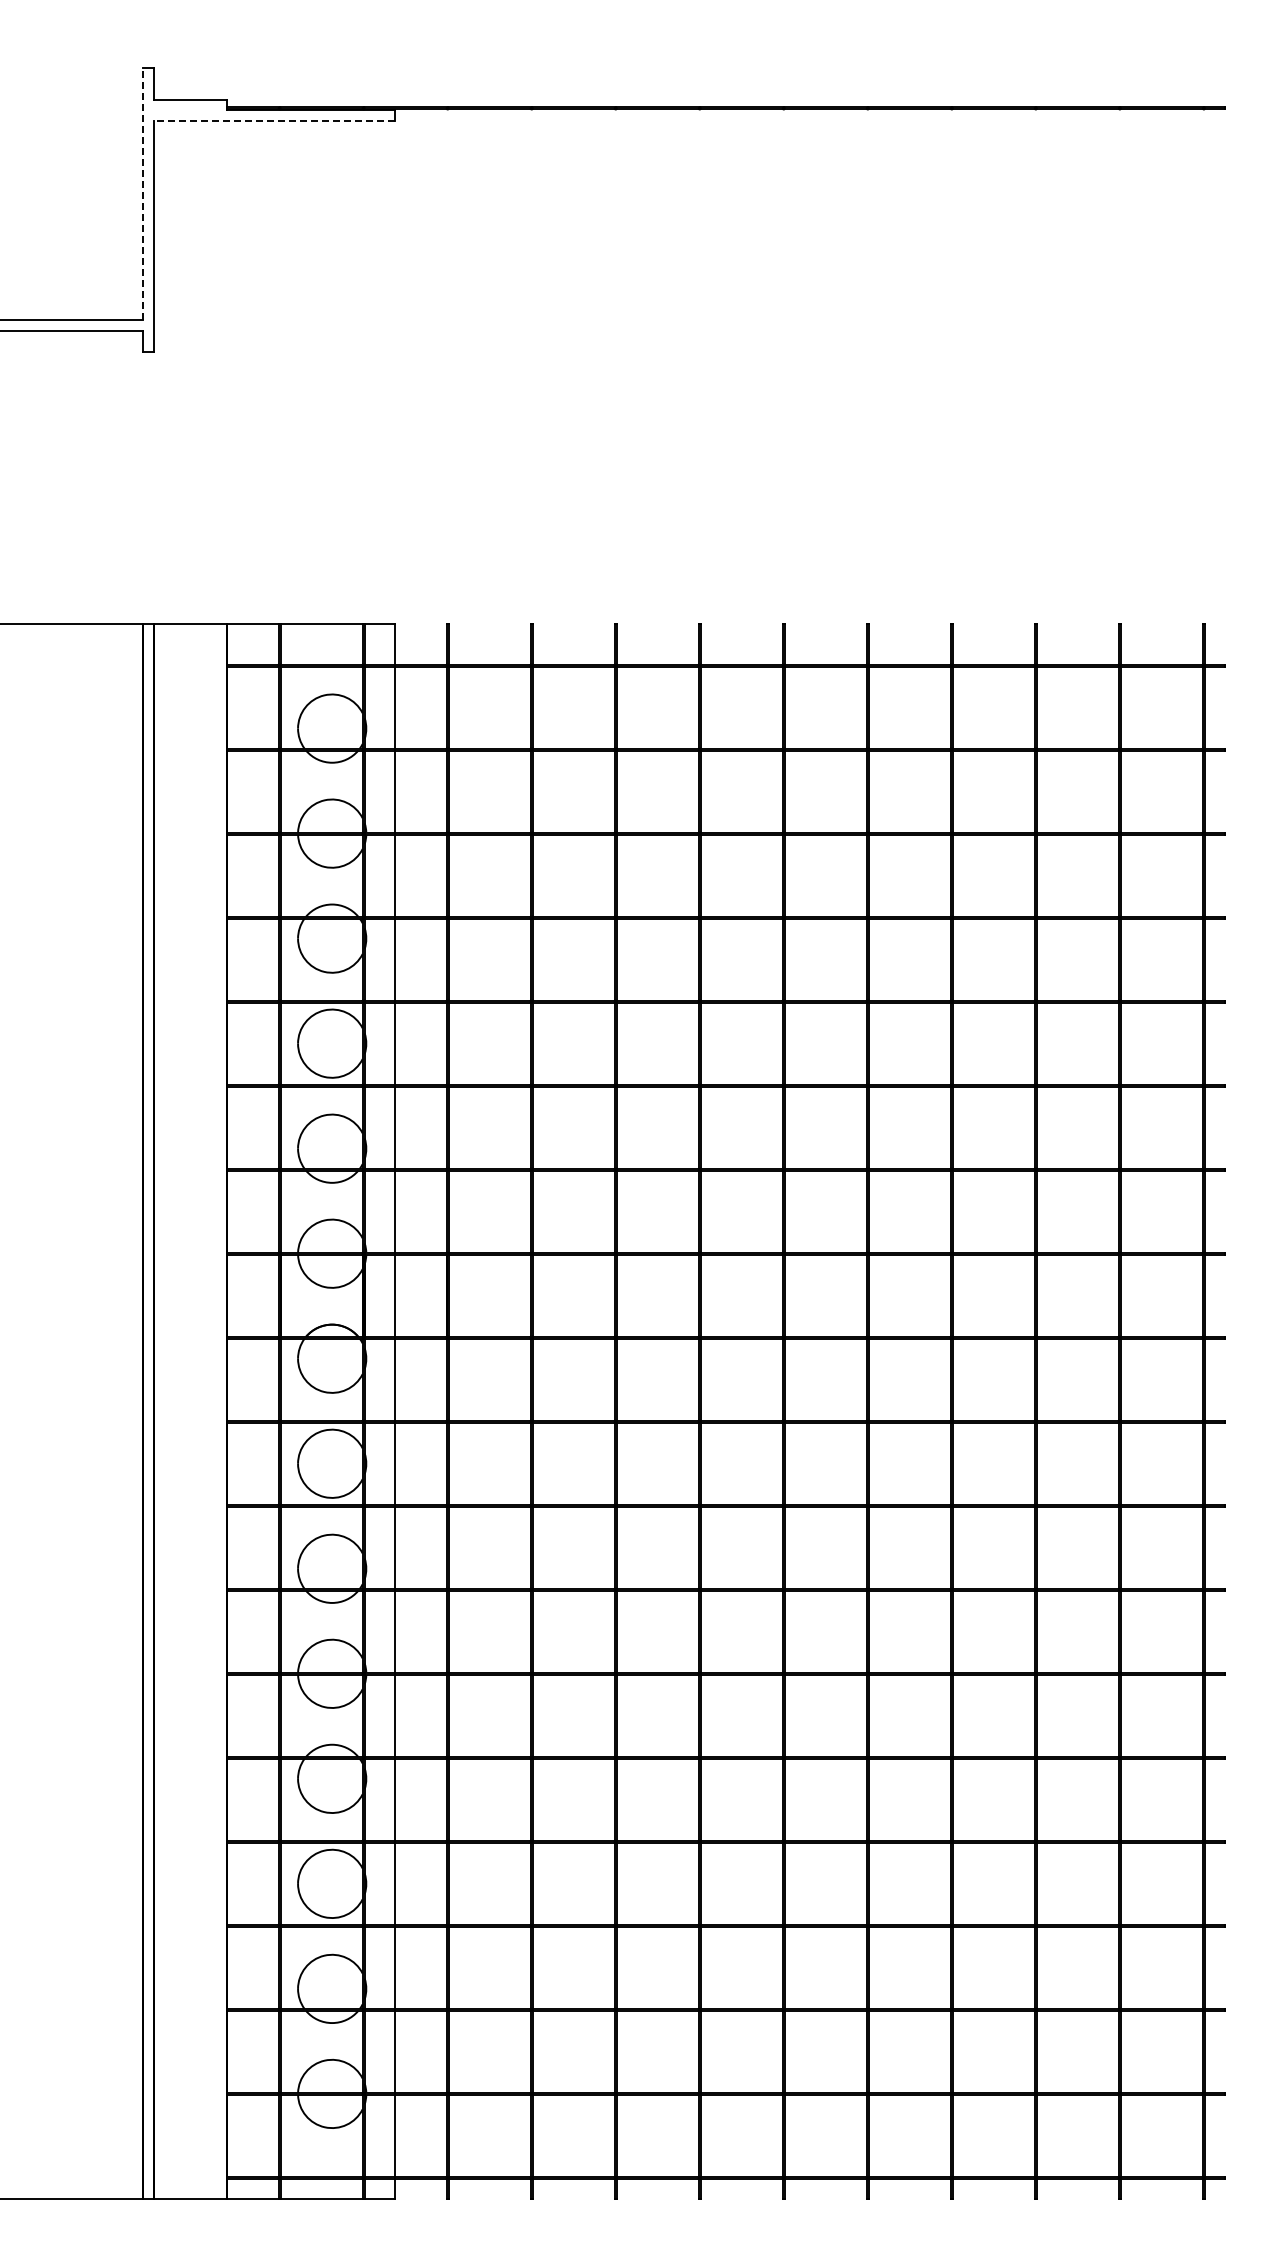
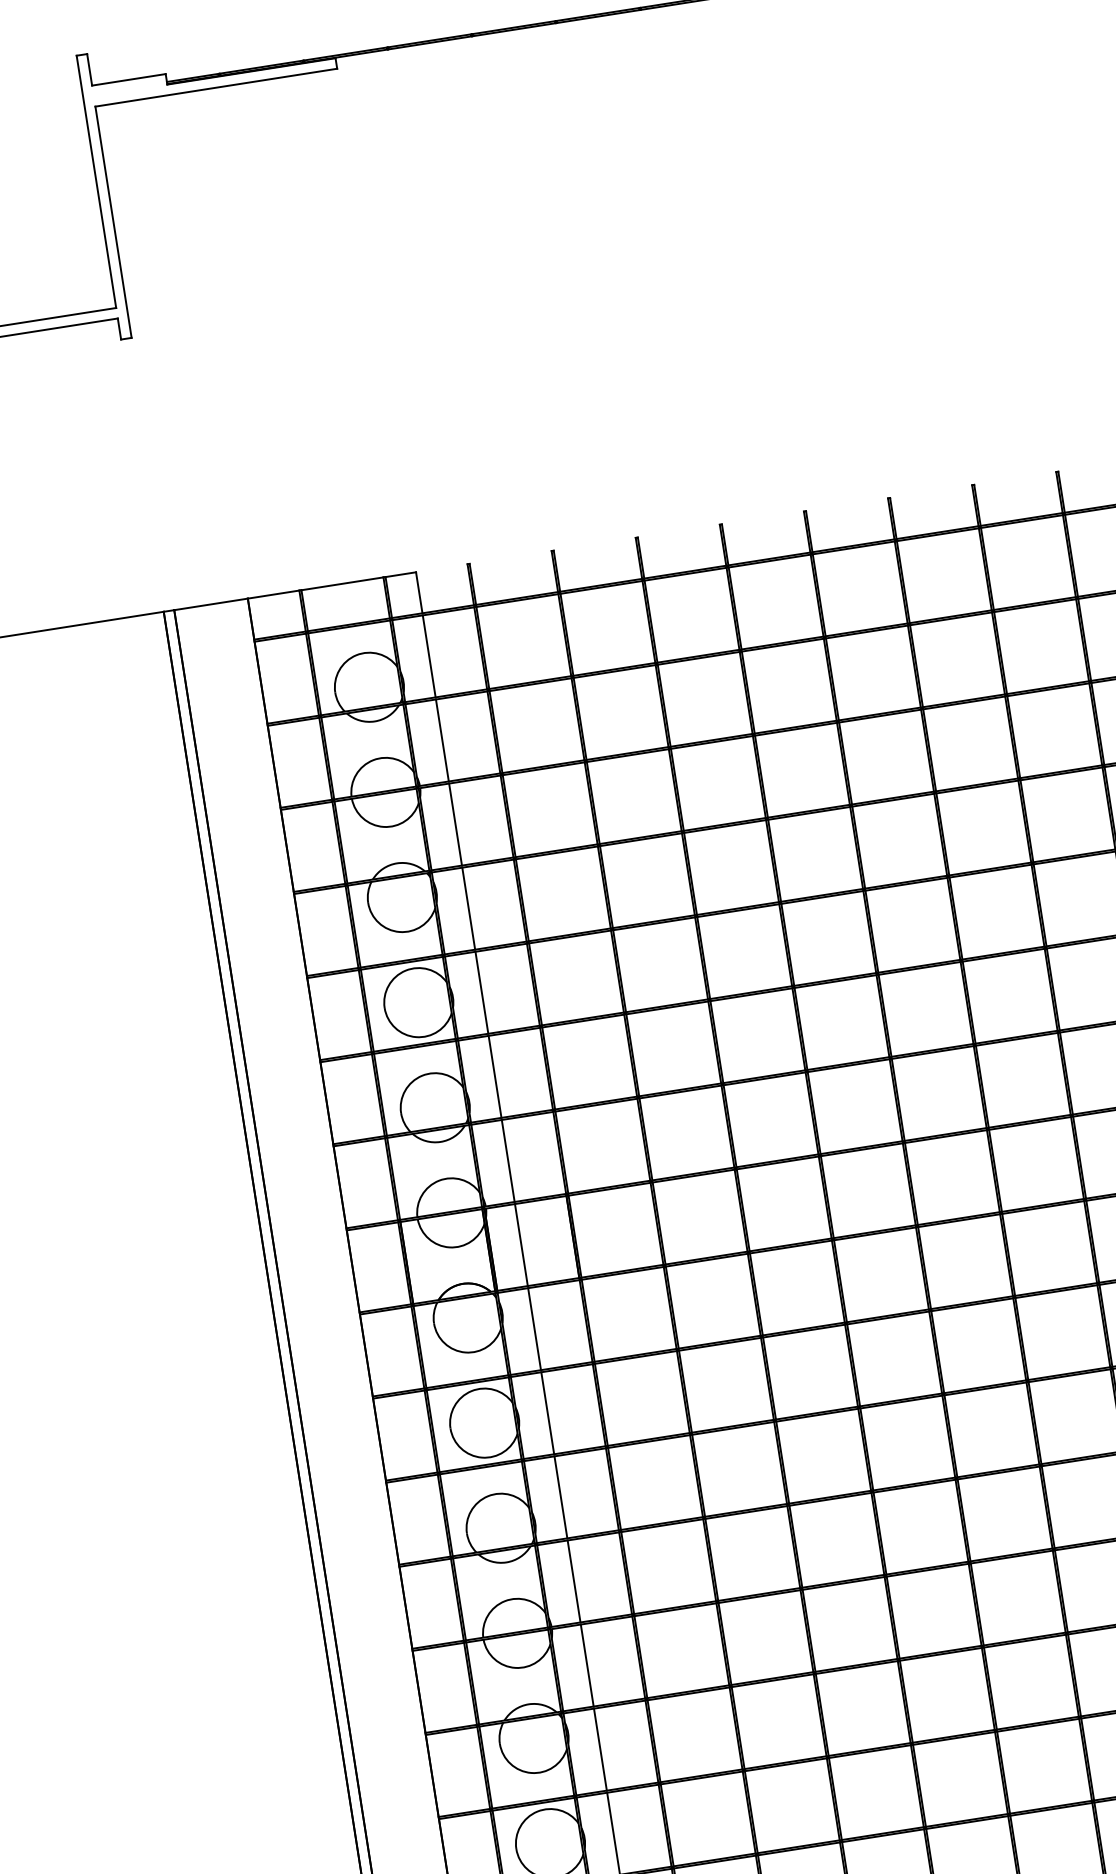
line: (274, 120) -> (216, 87), dashed -> solid
line: (143, 193) -> (96, 181), dashed -> solid

